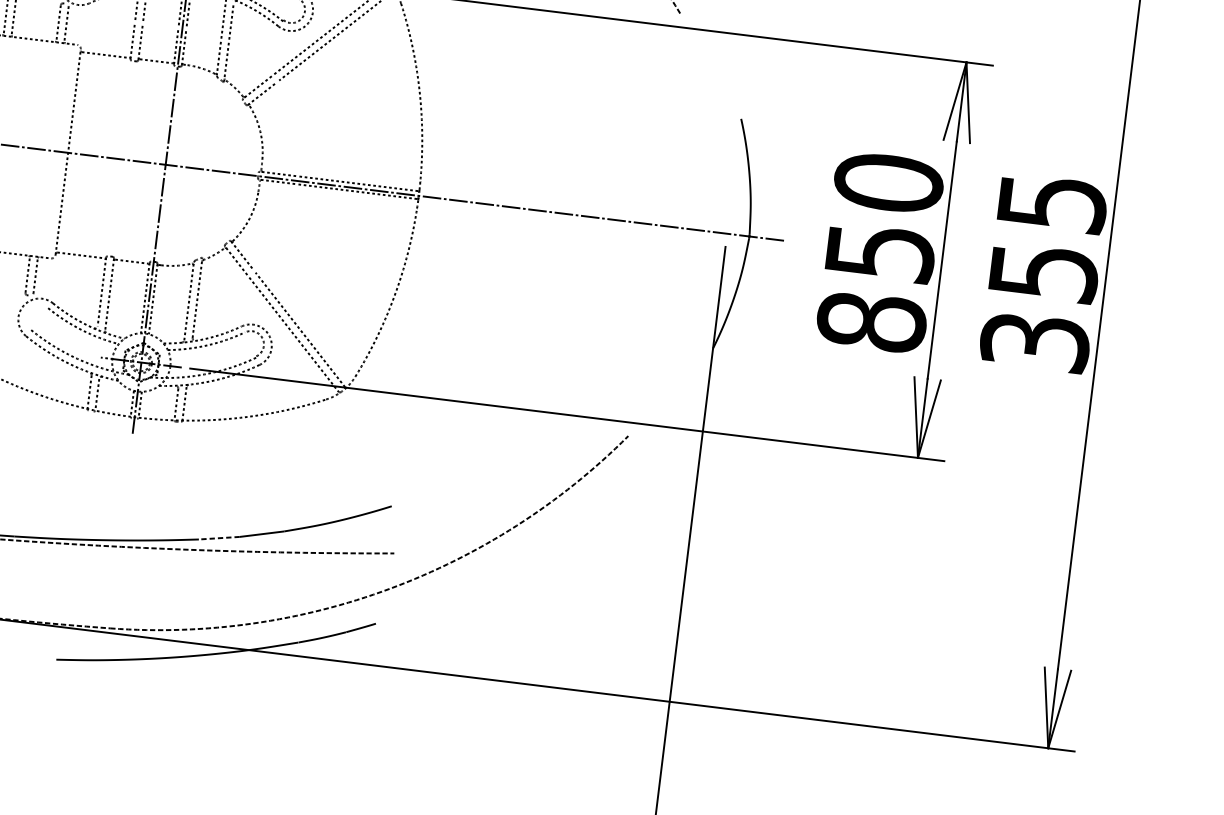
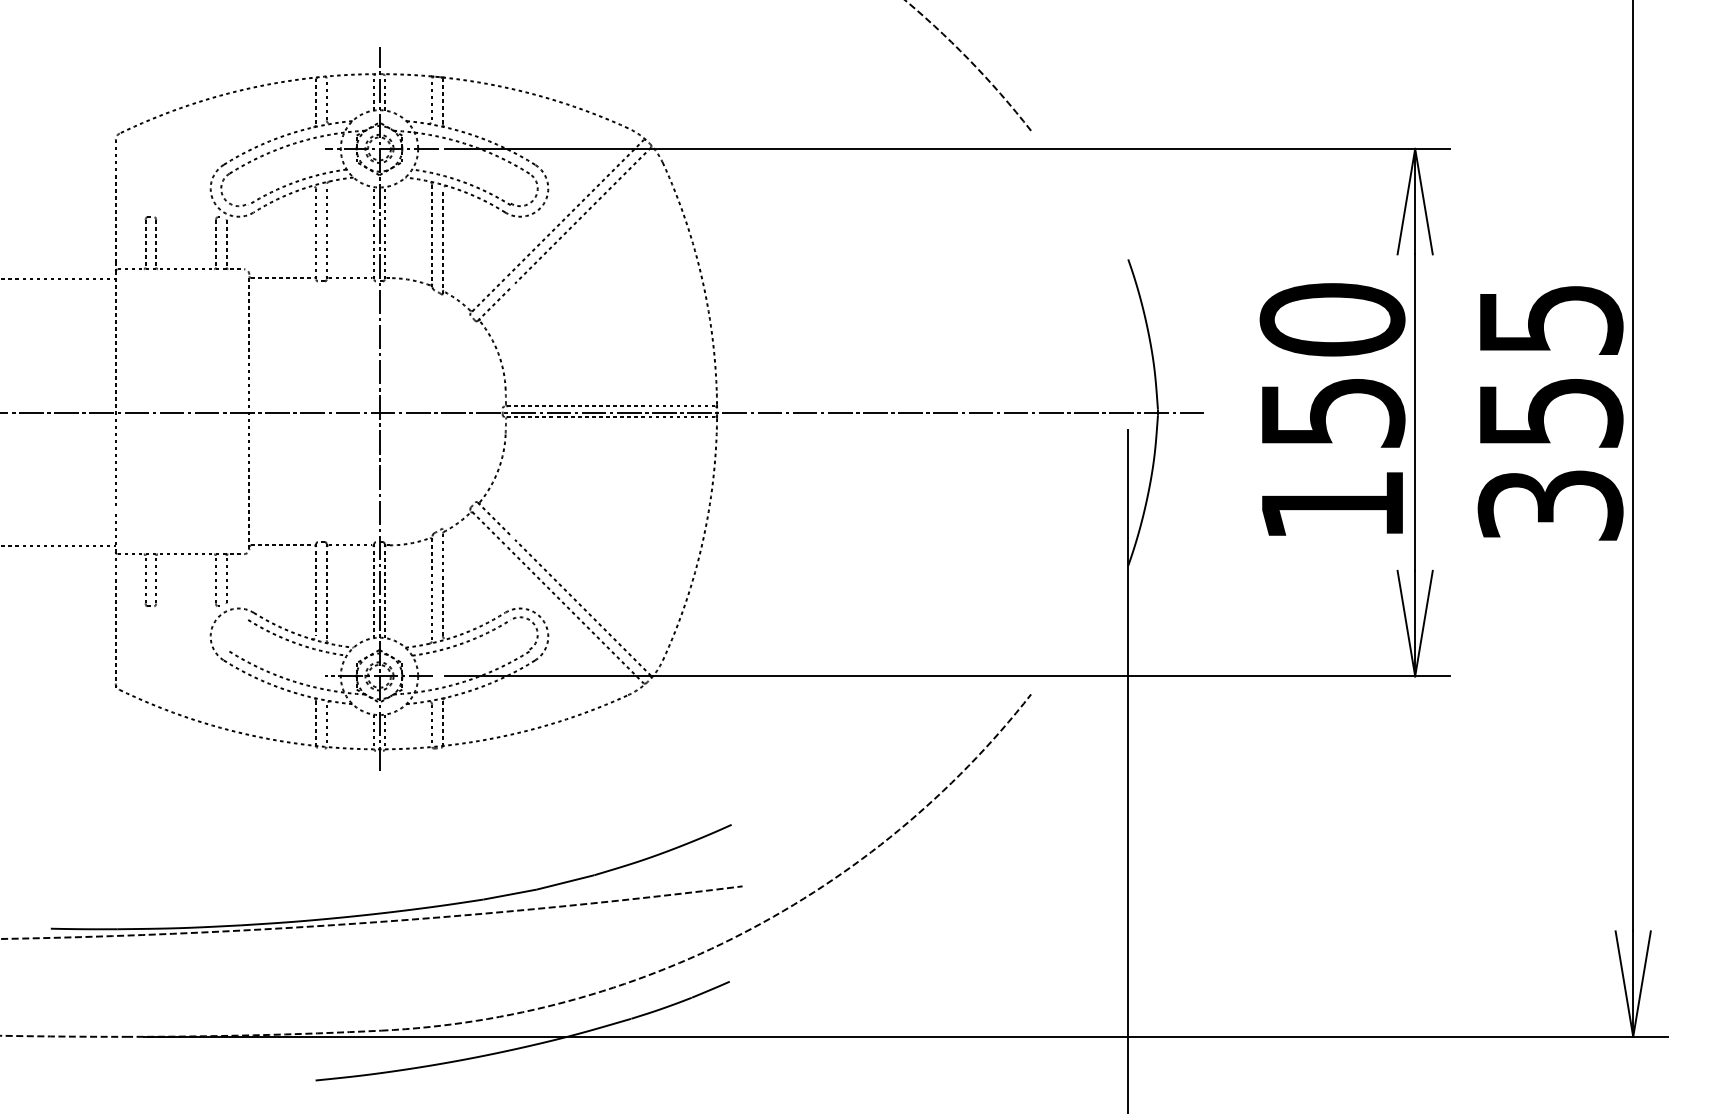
text: (871, 322) -> (1332, 505), 850 -> 150
line: (218, 538) -> (509, 894), dashed -> solid

